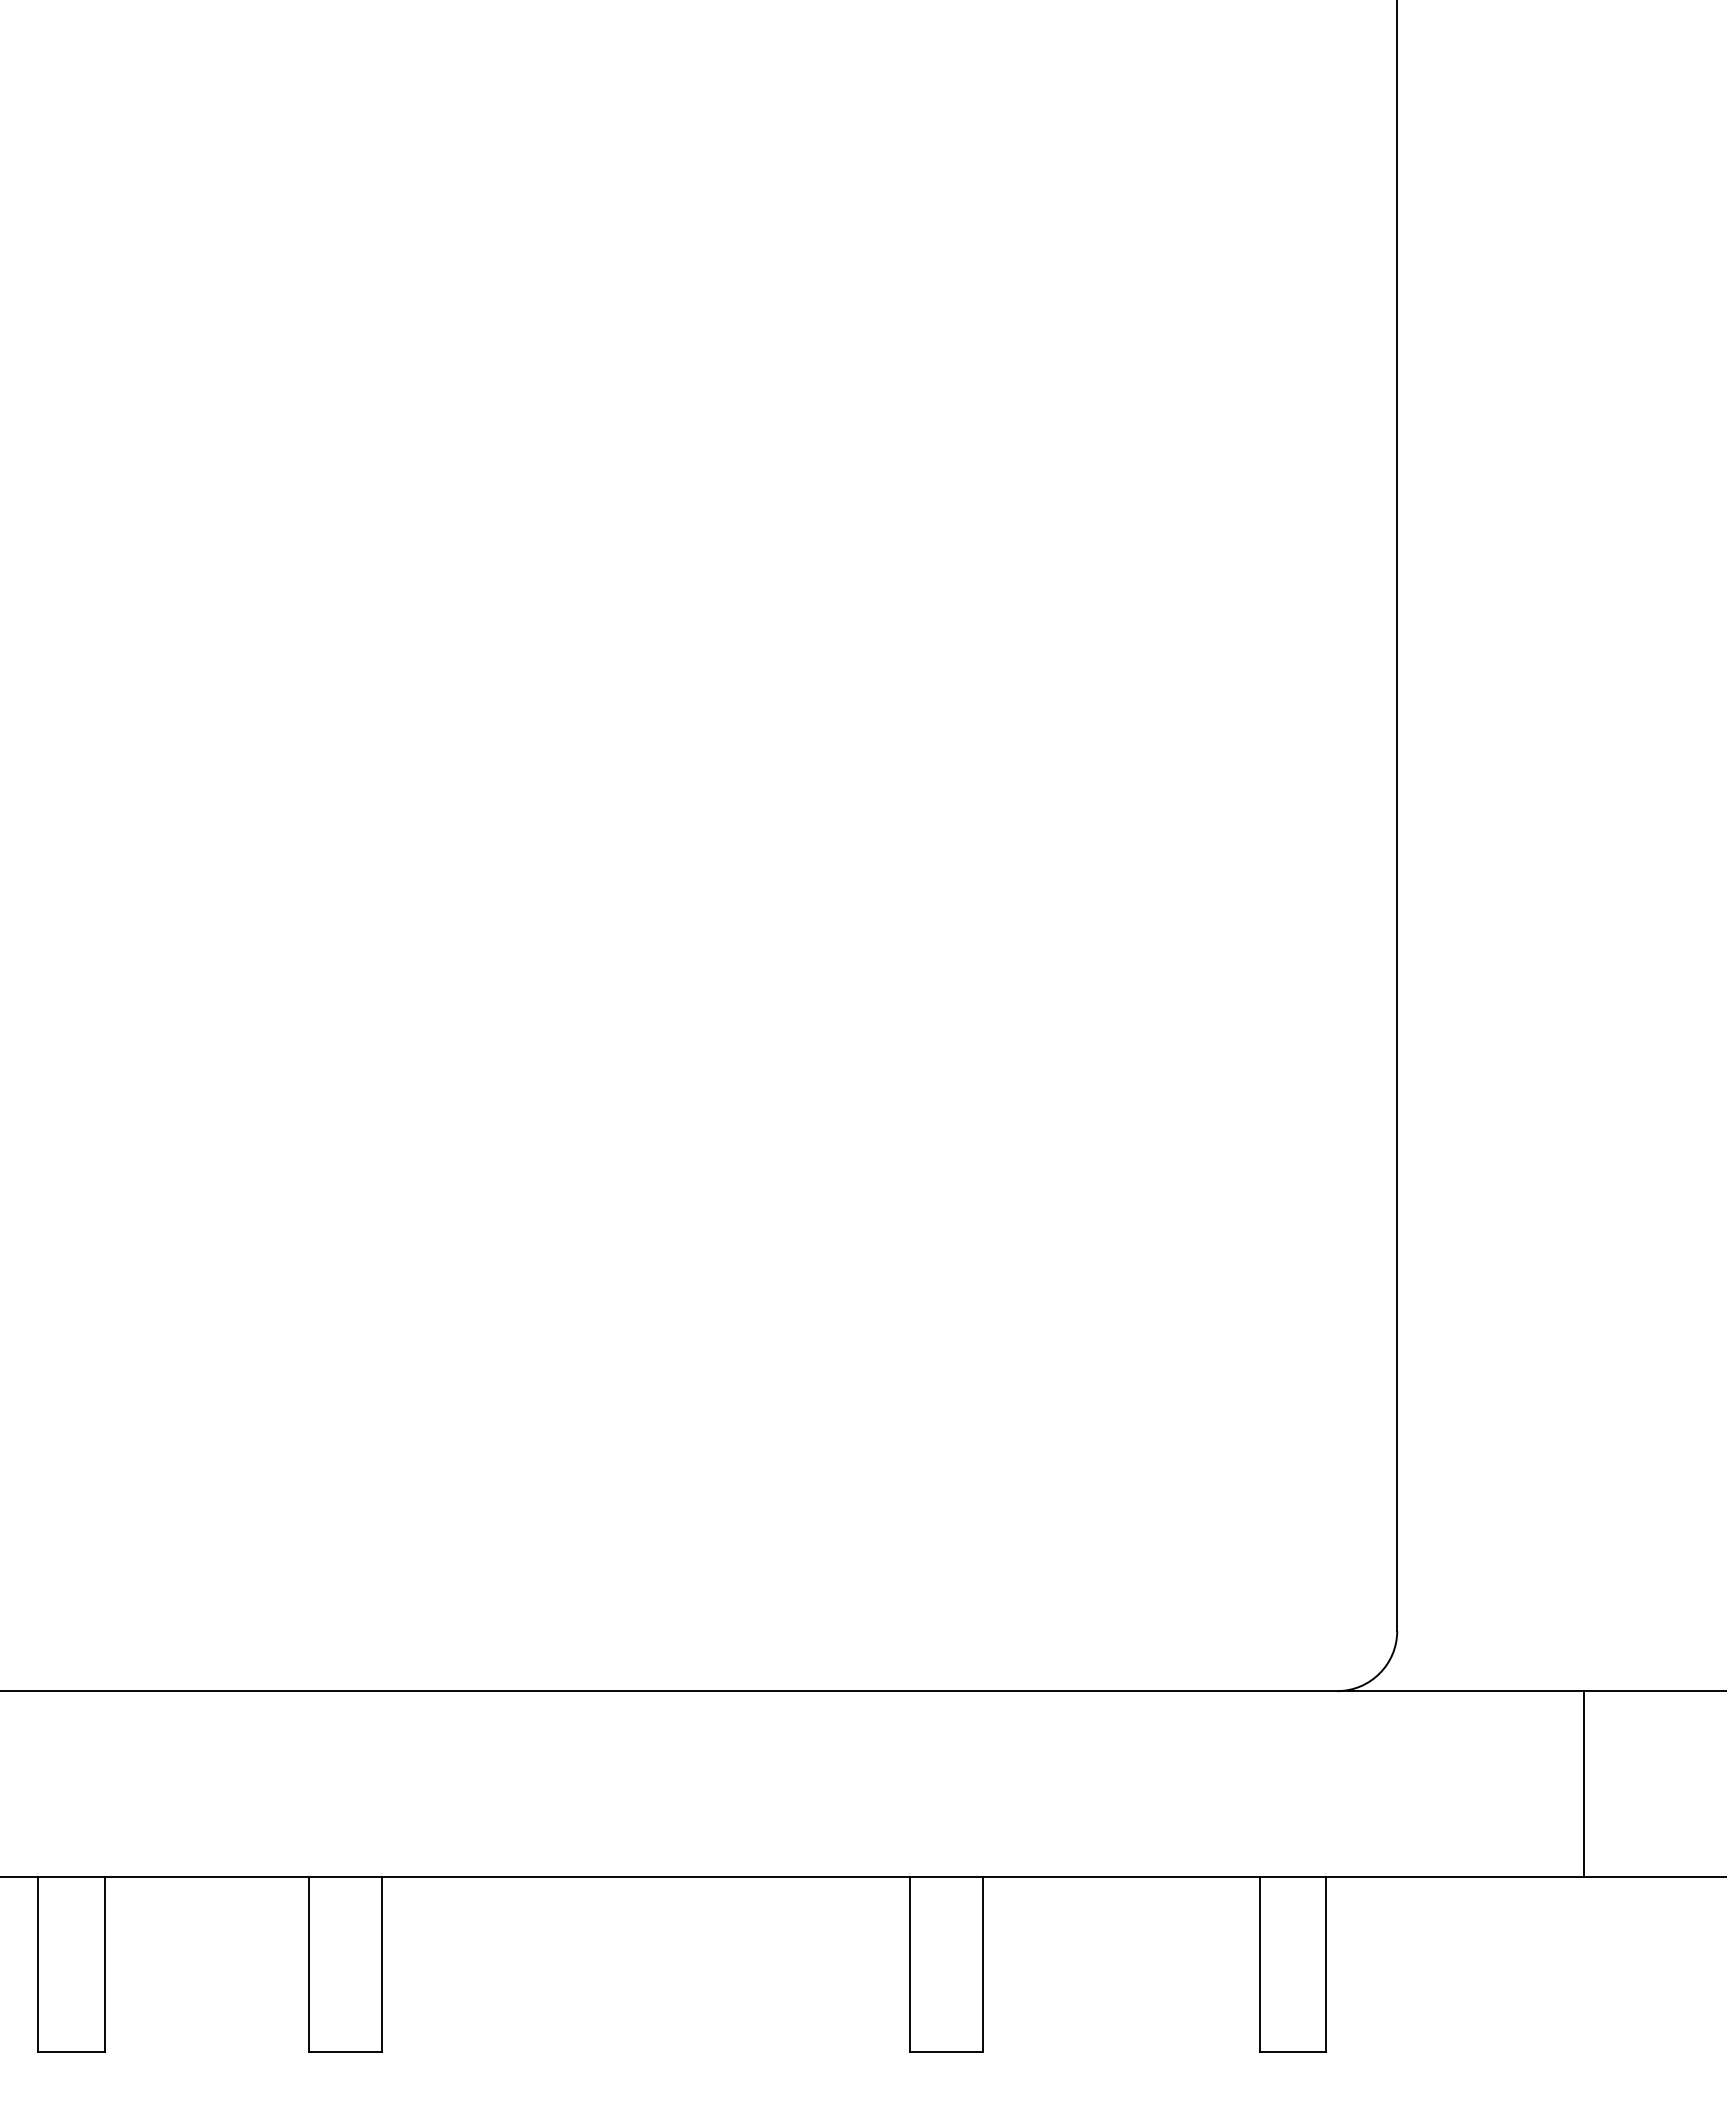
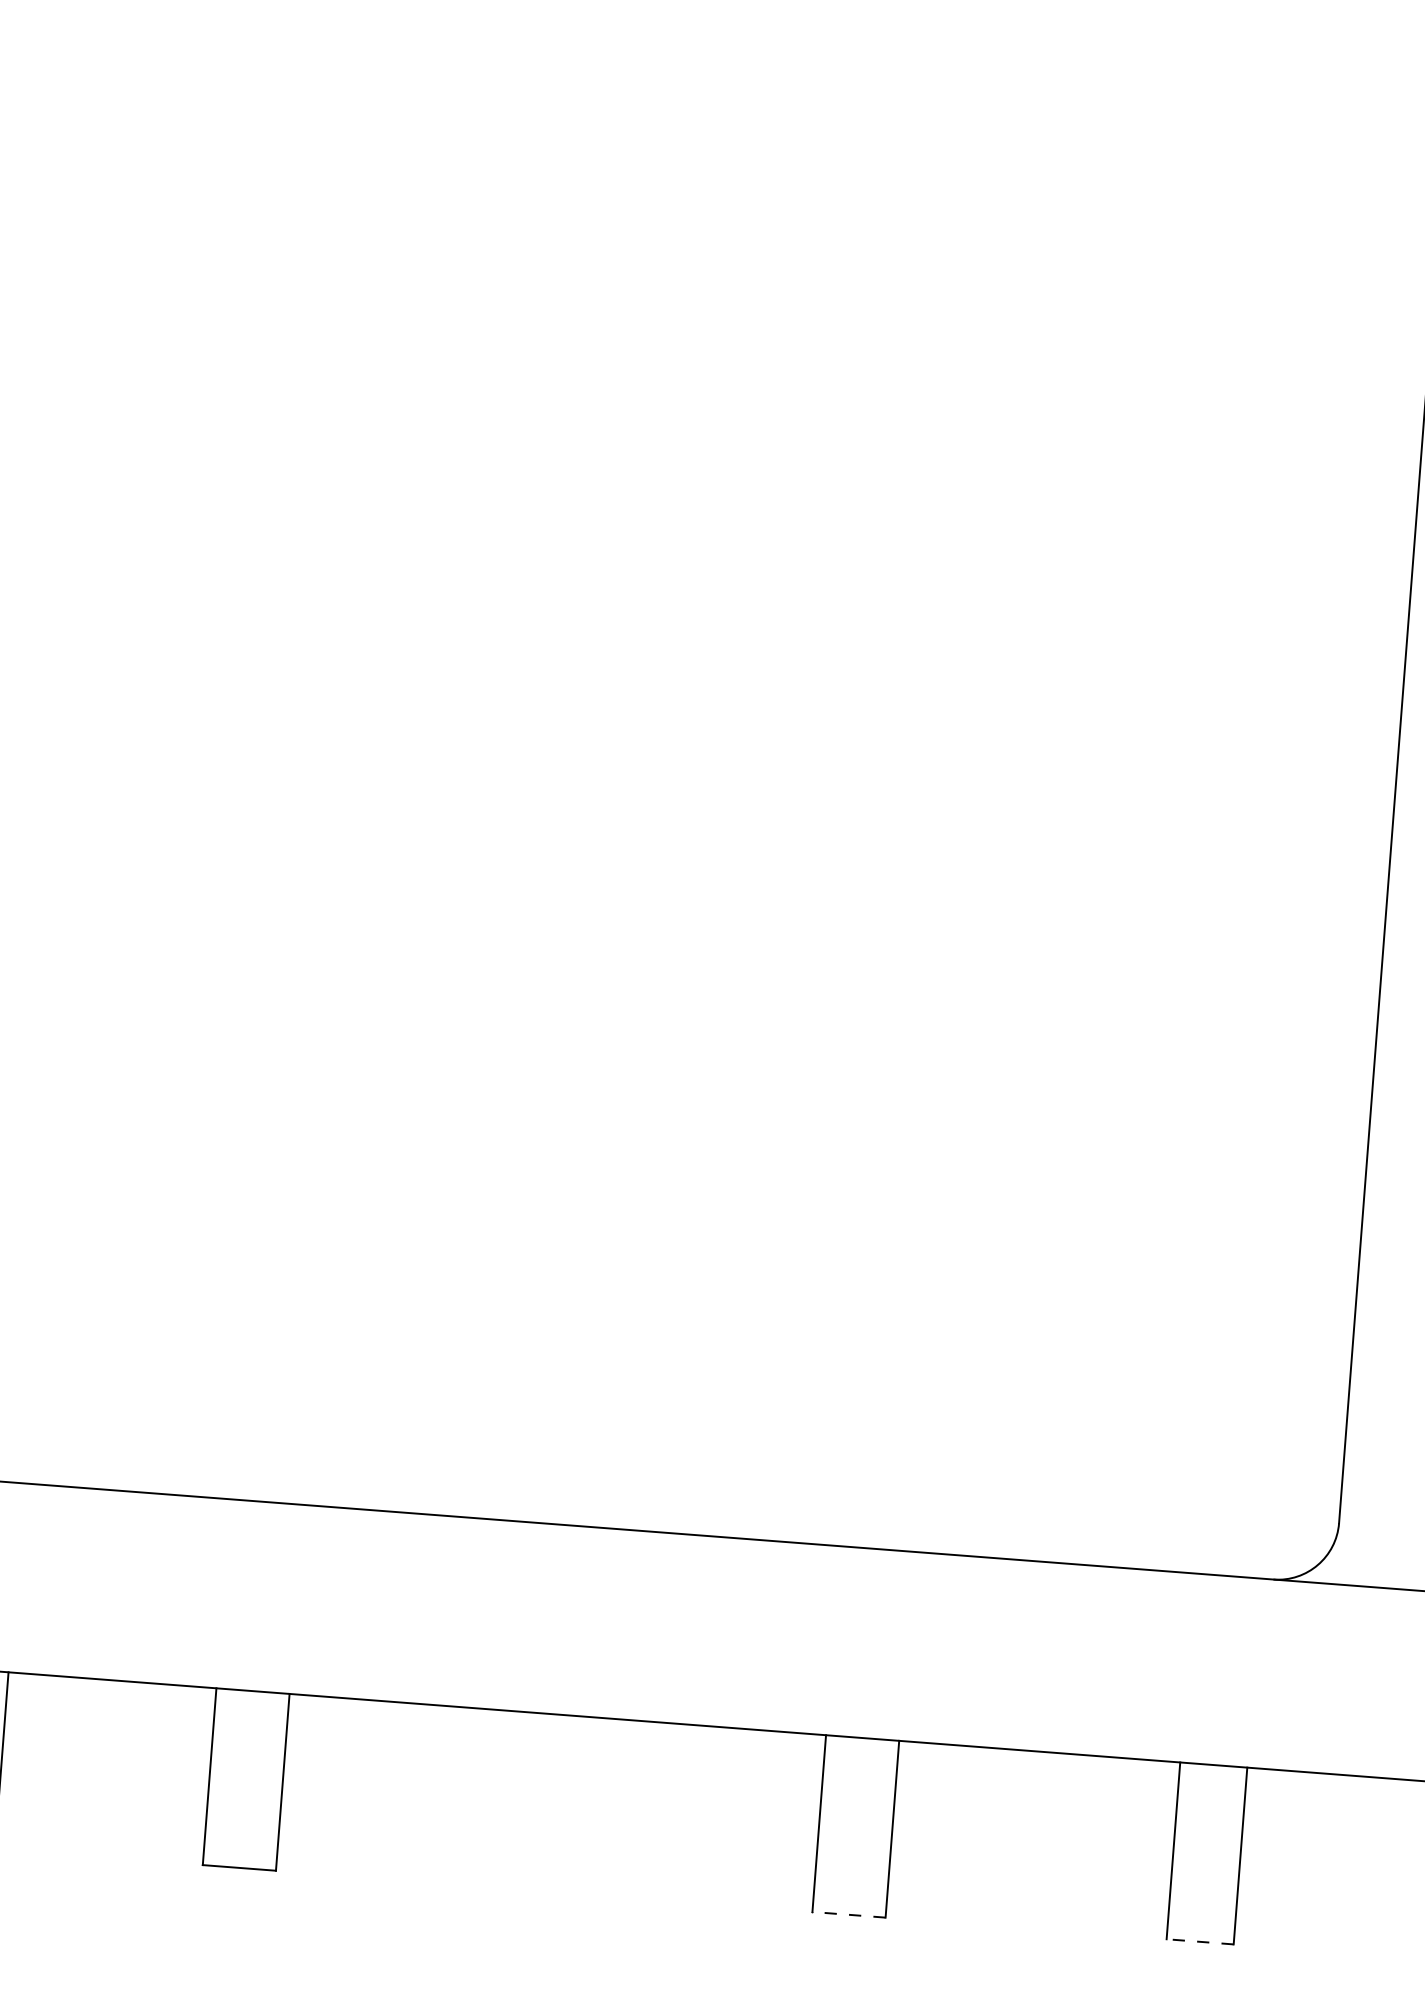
line: (946, 2051) -> (849, 1914), solid -> dashed
line: (1292, 2051) -> (1200, 1941), solid -> dashed

